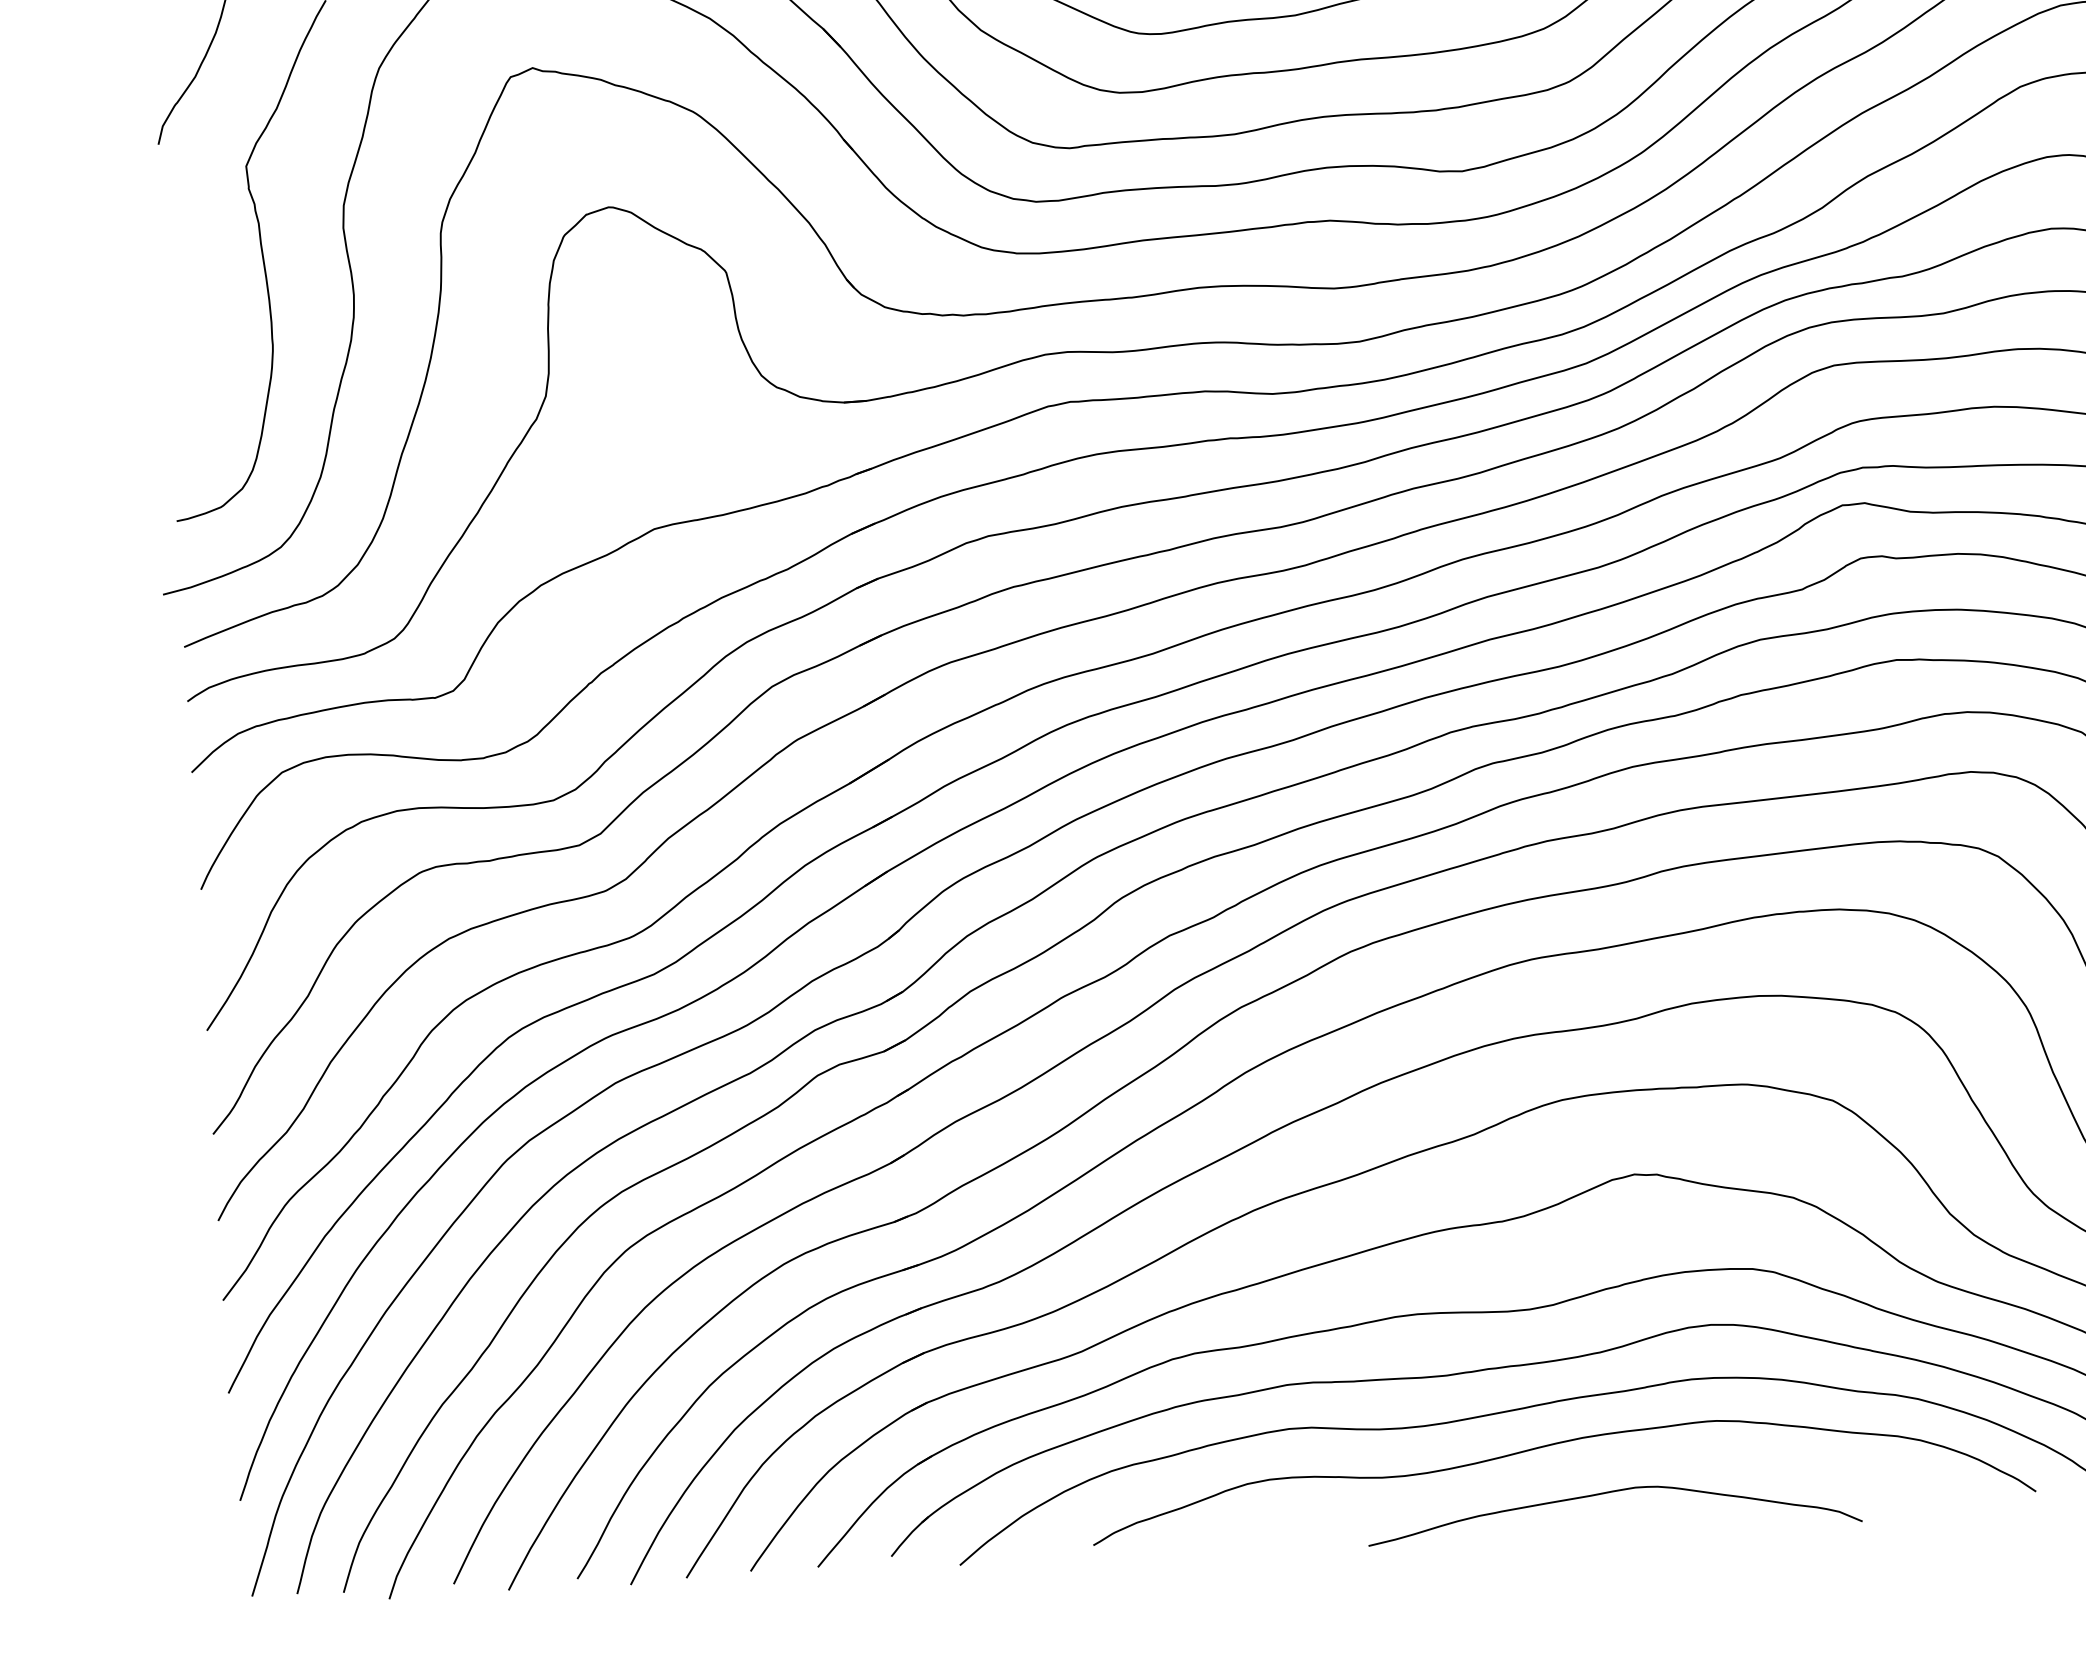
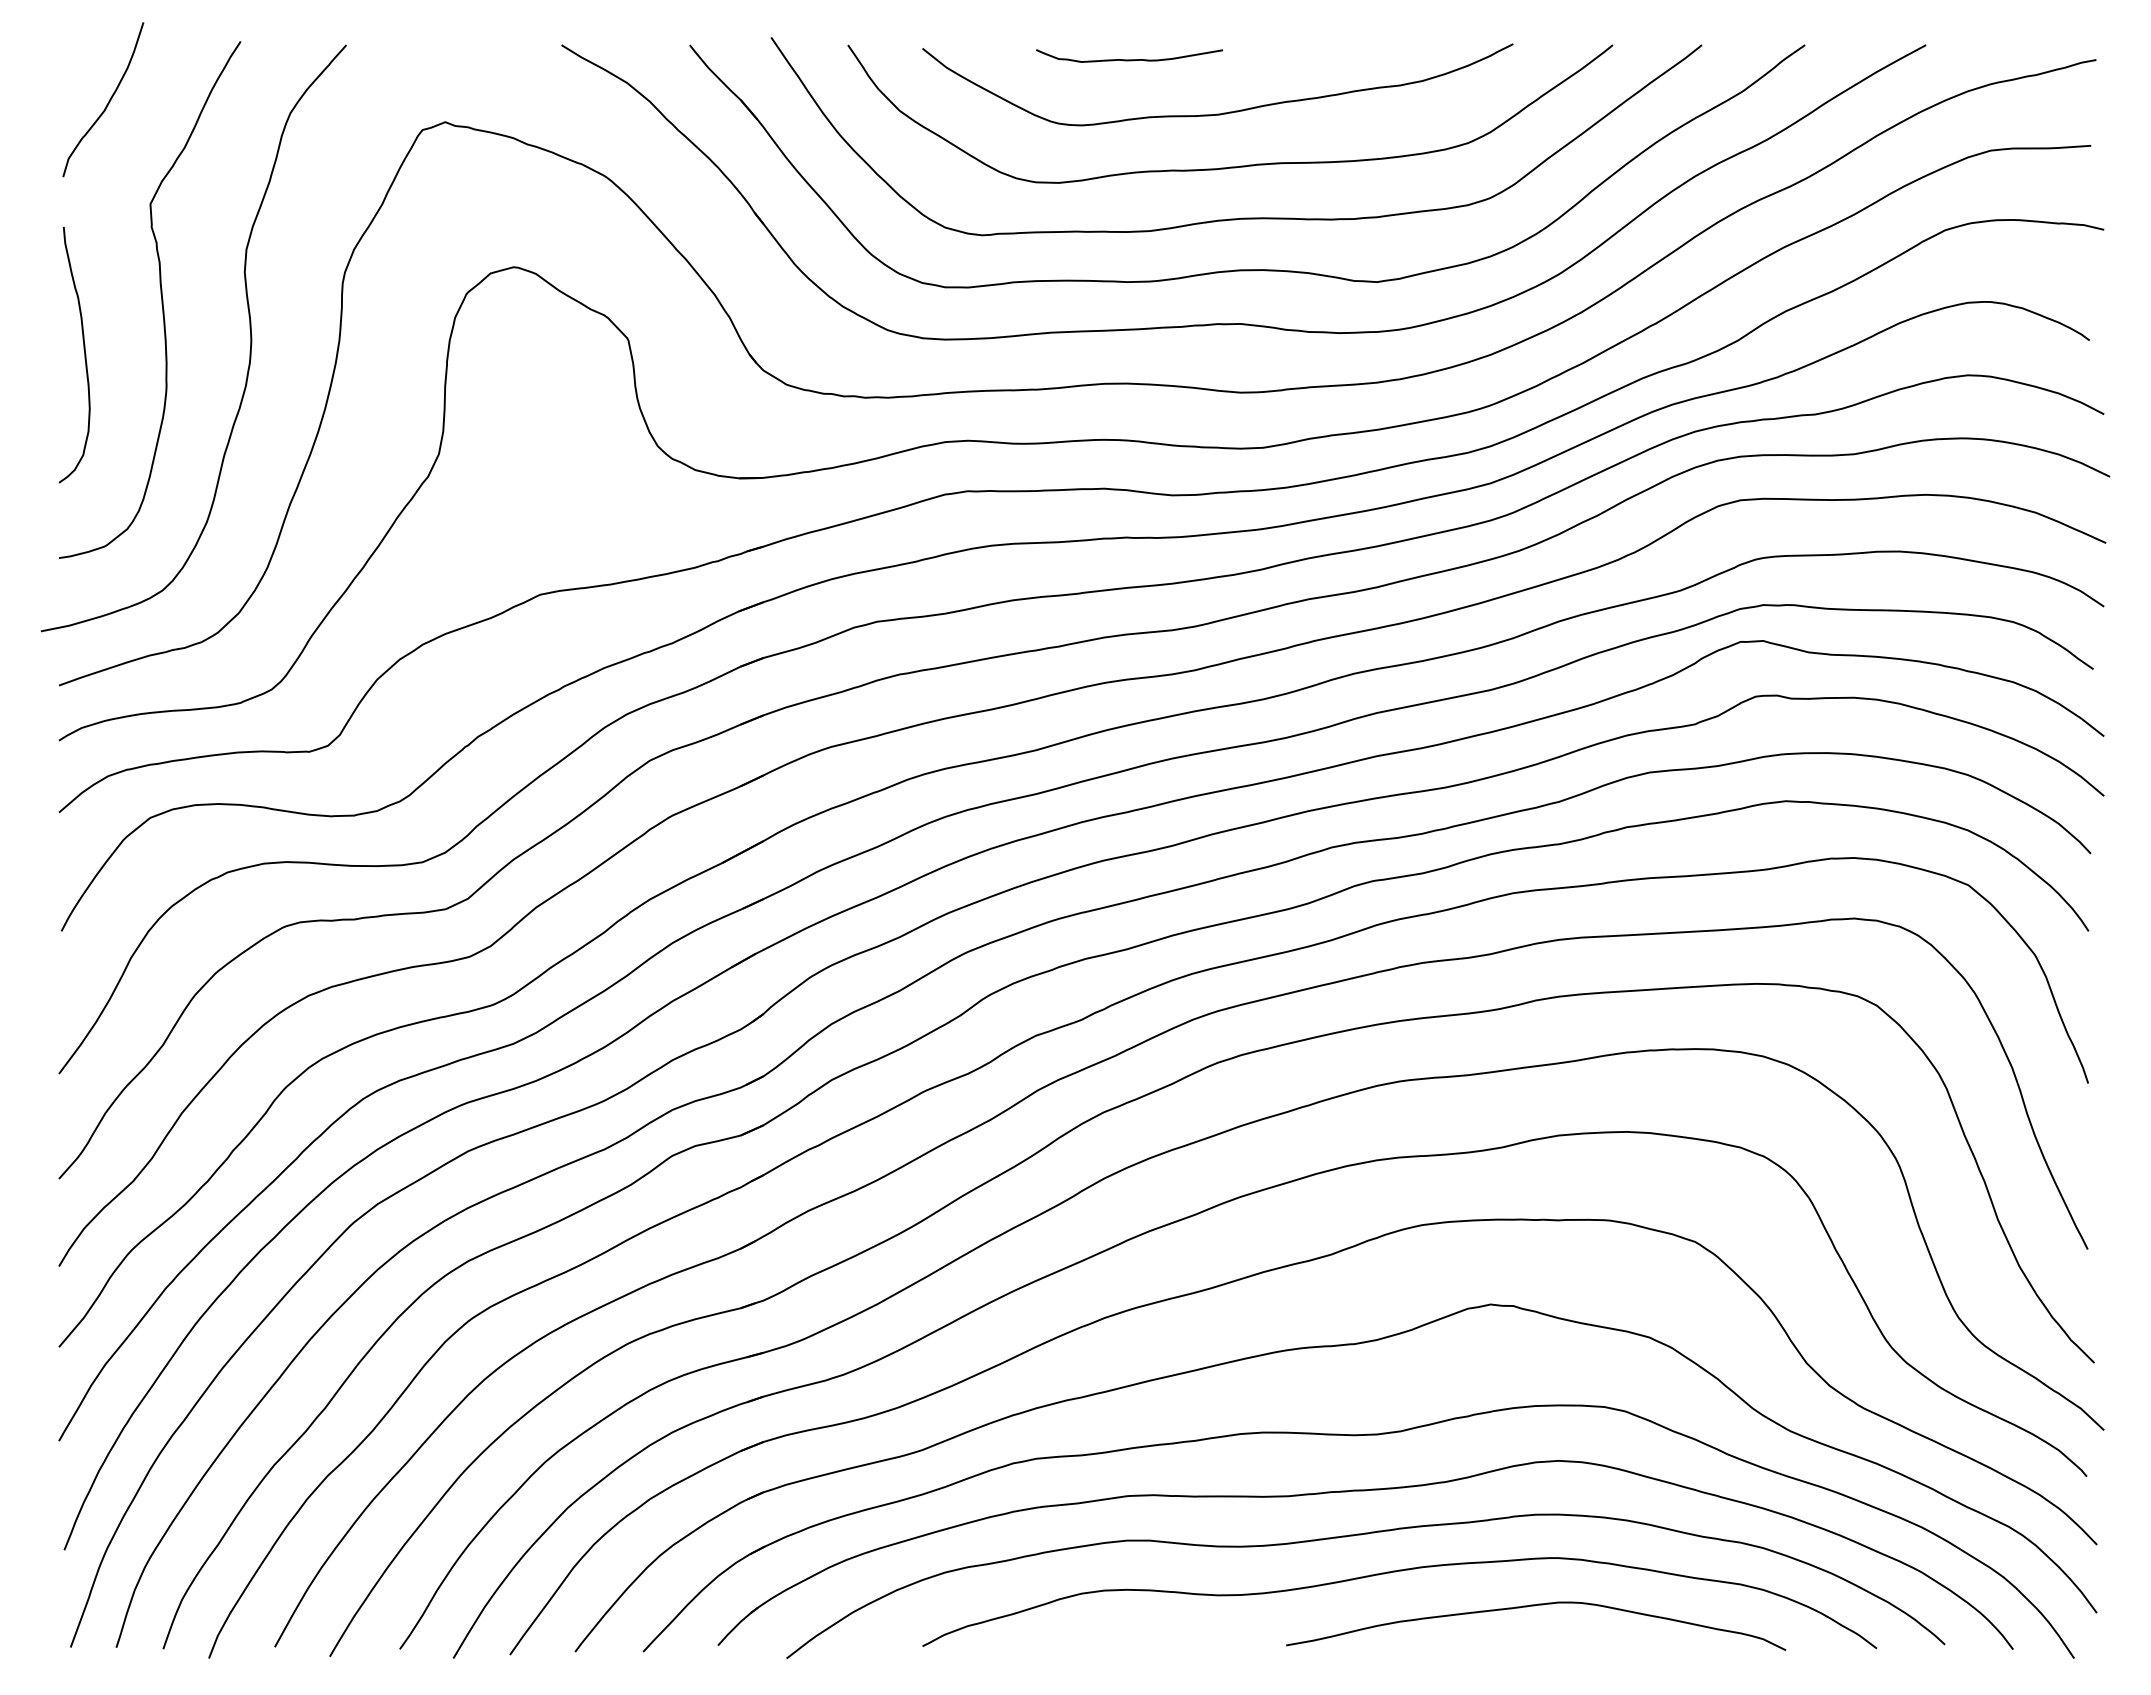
curve: (189, 319) -> (84, 355), added
curve: (1611, 1492) -> (1534, 1606), moved

